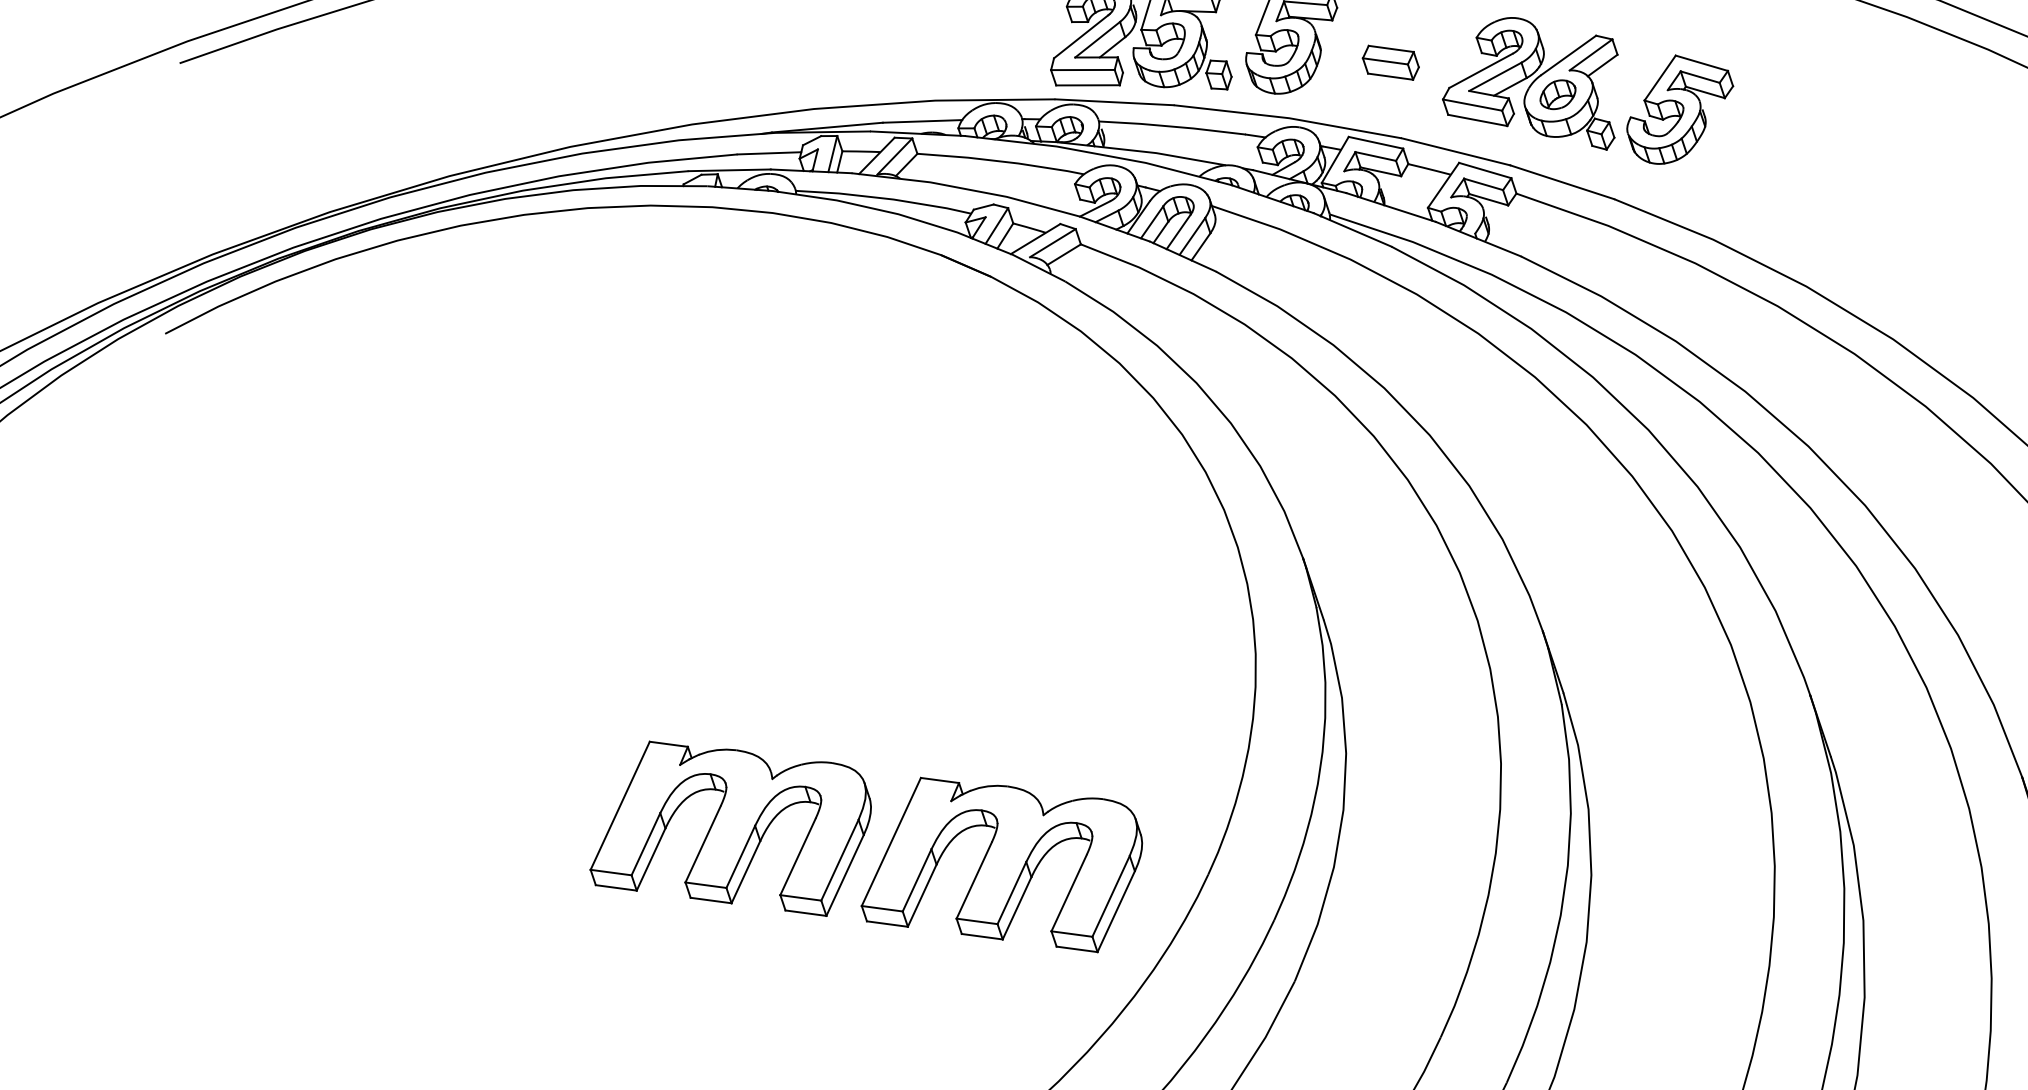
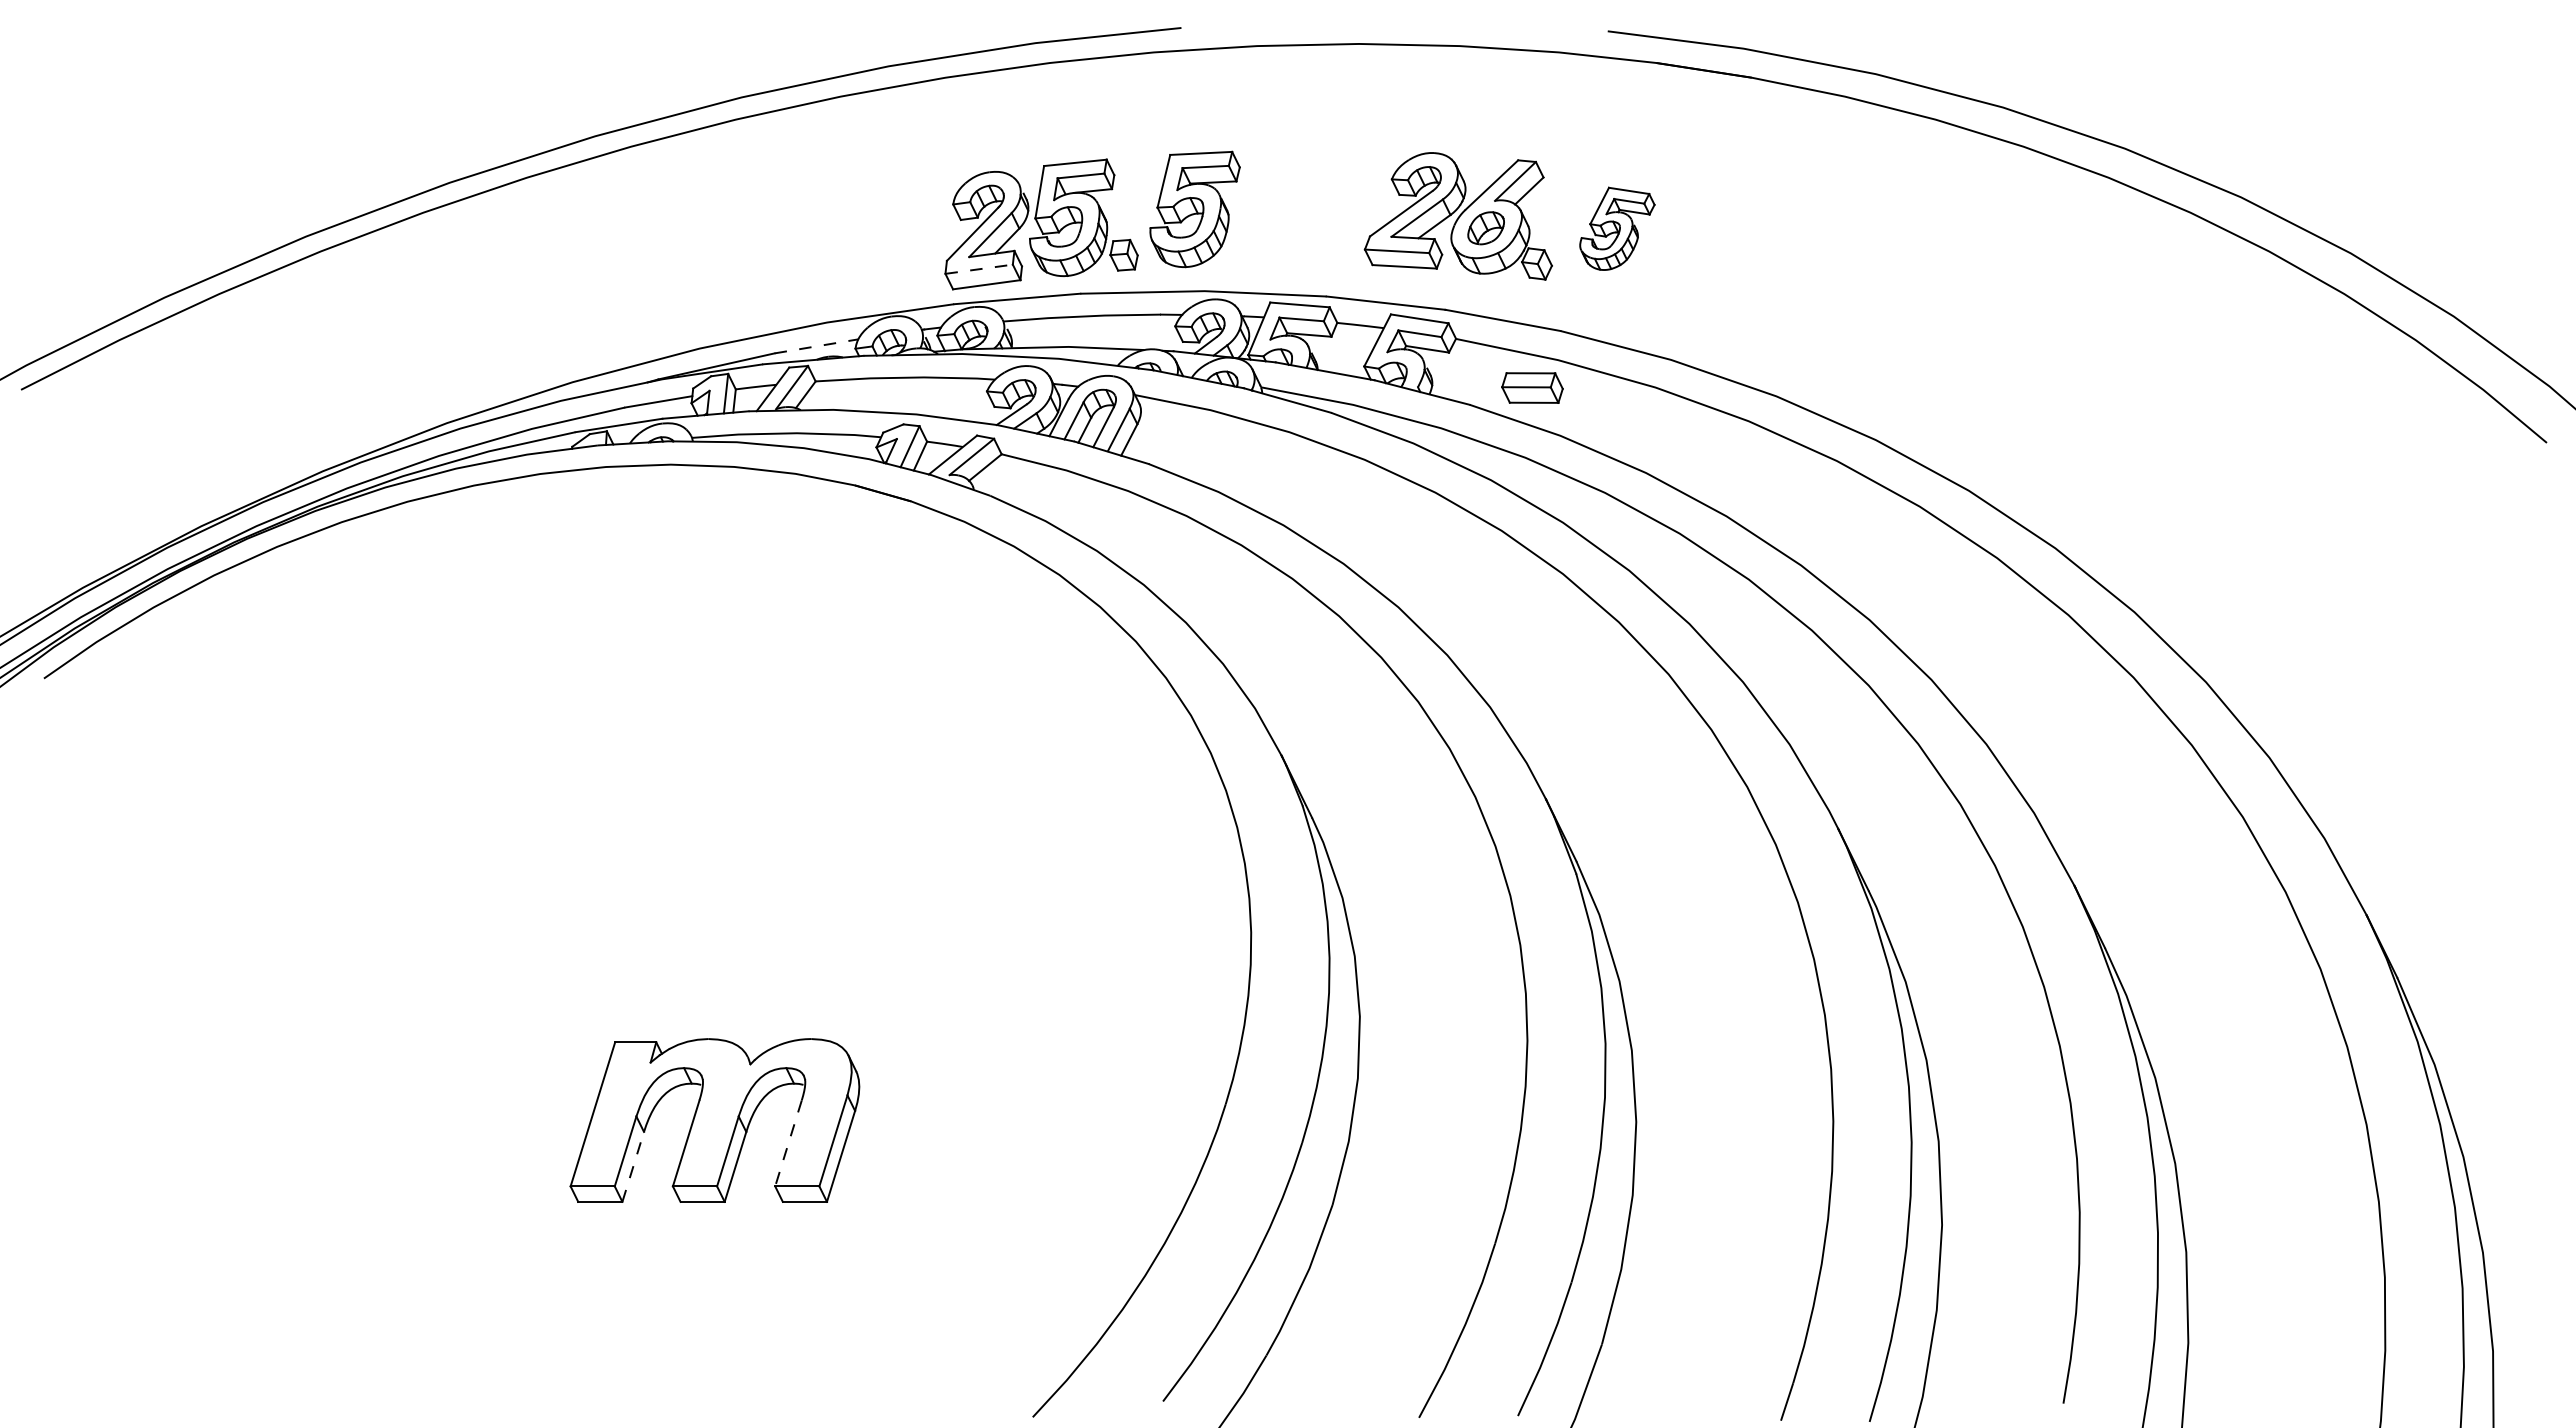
part: (1390, 62) -> (1532, 387), moved
line: (1083, 70) -> (979, 269), solid -> dashed
part: (1679, 111) -> (1617, 228), size x0.7
line: (922, 121) -> (816, 346), solid -> dashed
line: (797, 857) -> (788, 1143), solid -> dashed
line: (651, 859) -> (633, 1166), solid -> dashed
part: (1003, 862) -> (1007, 1120), removed

